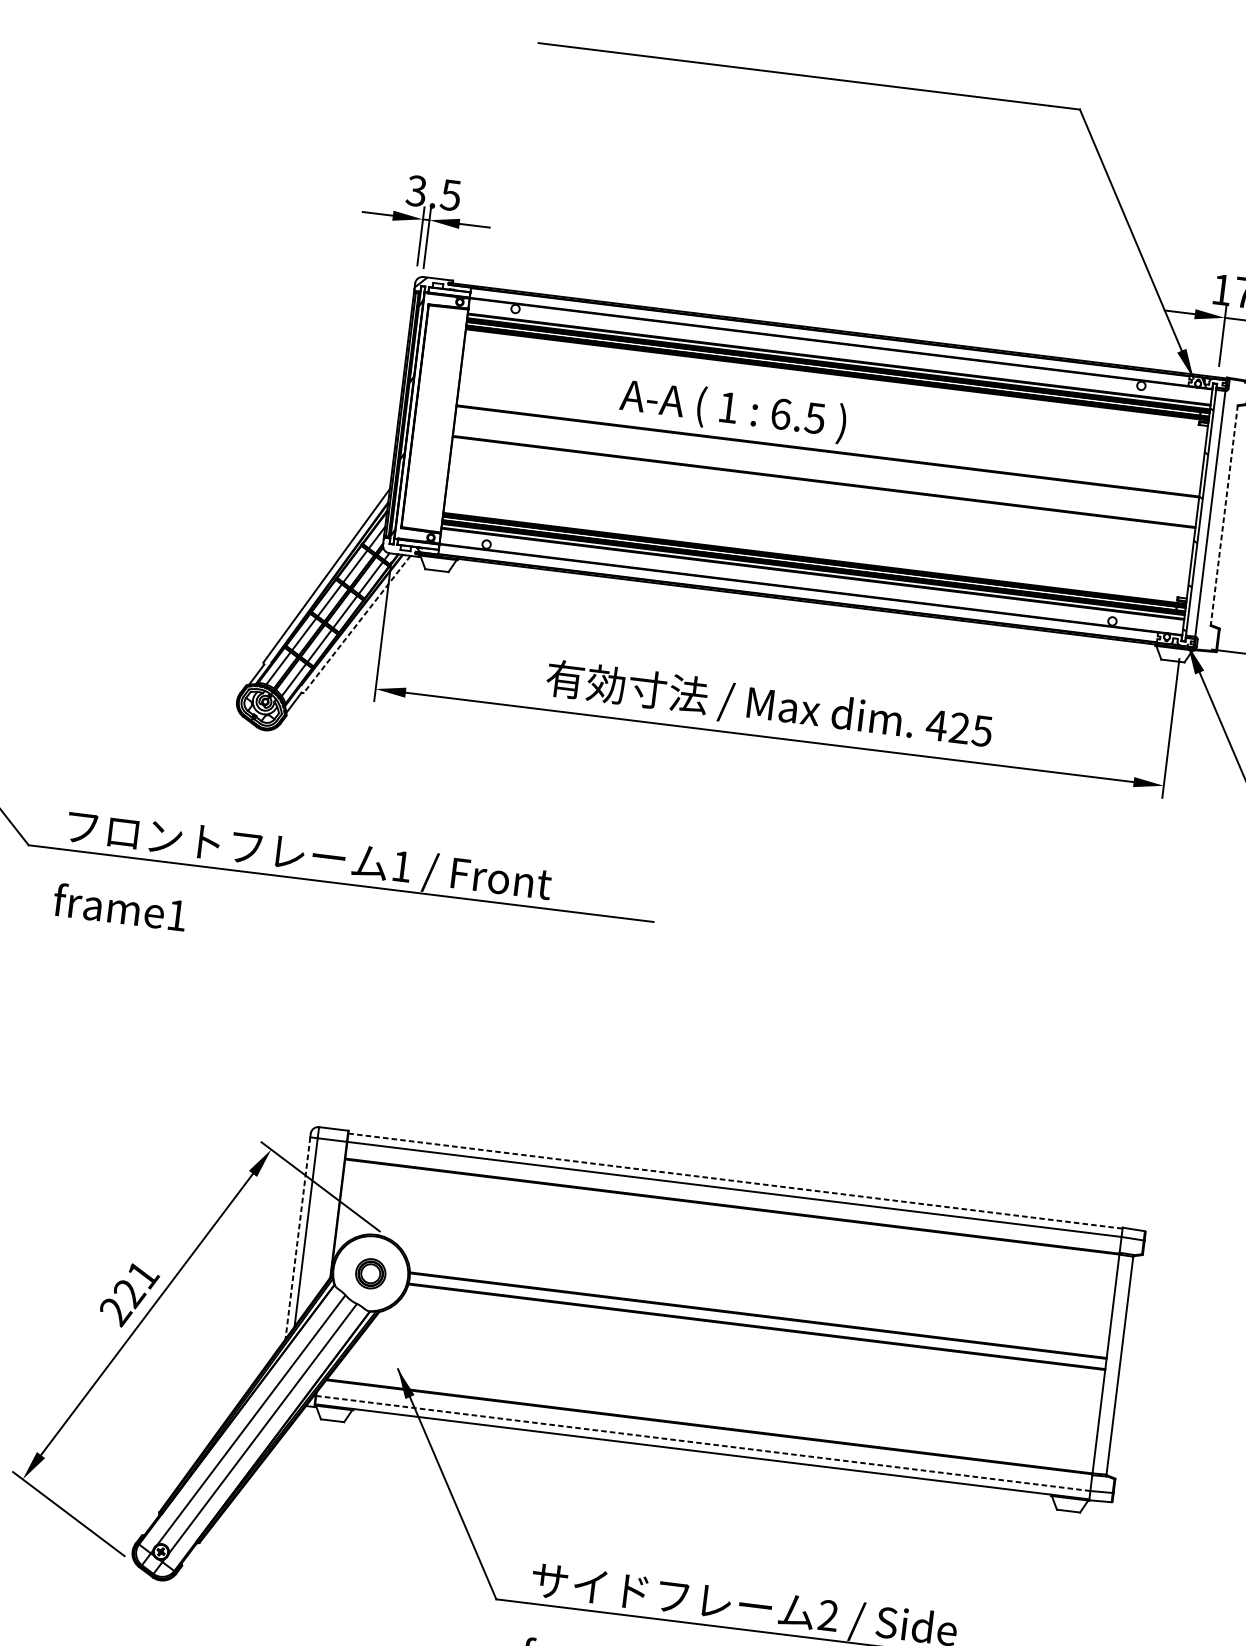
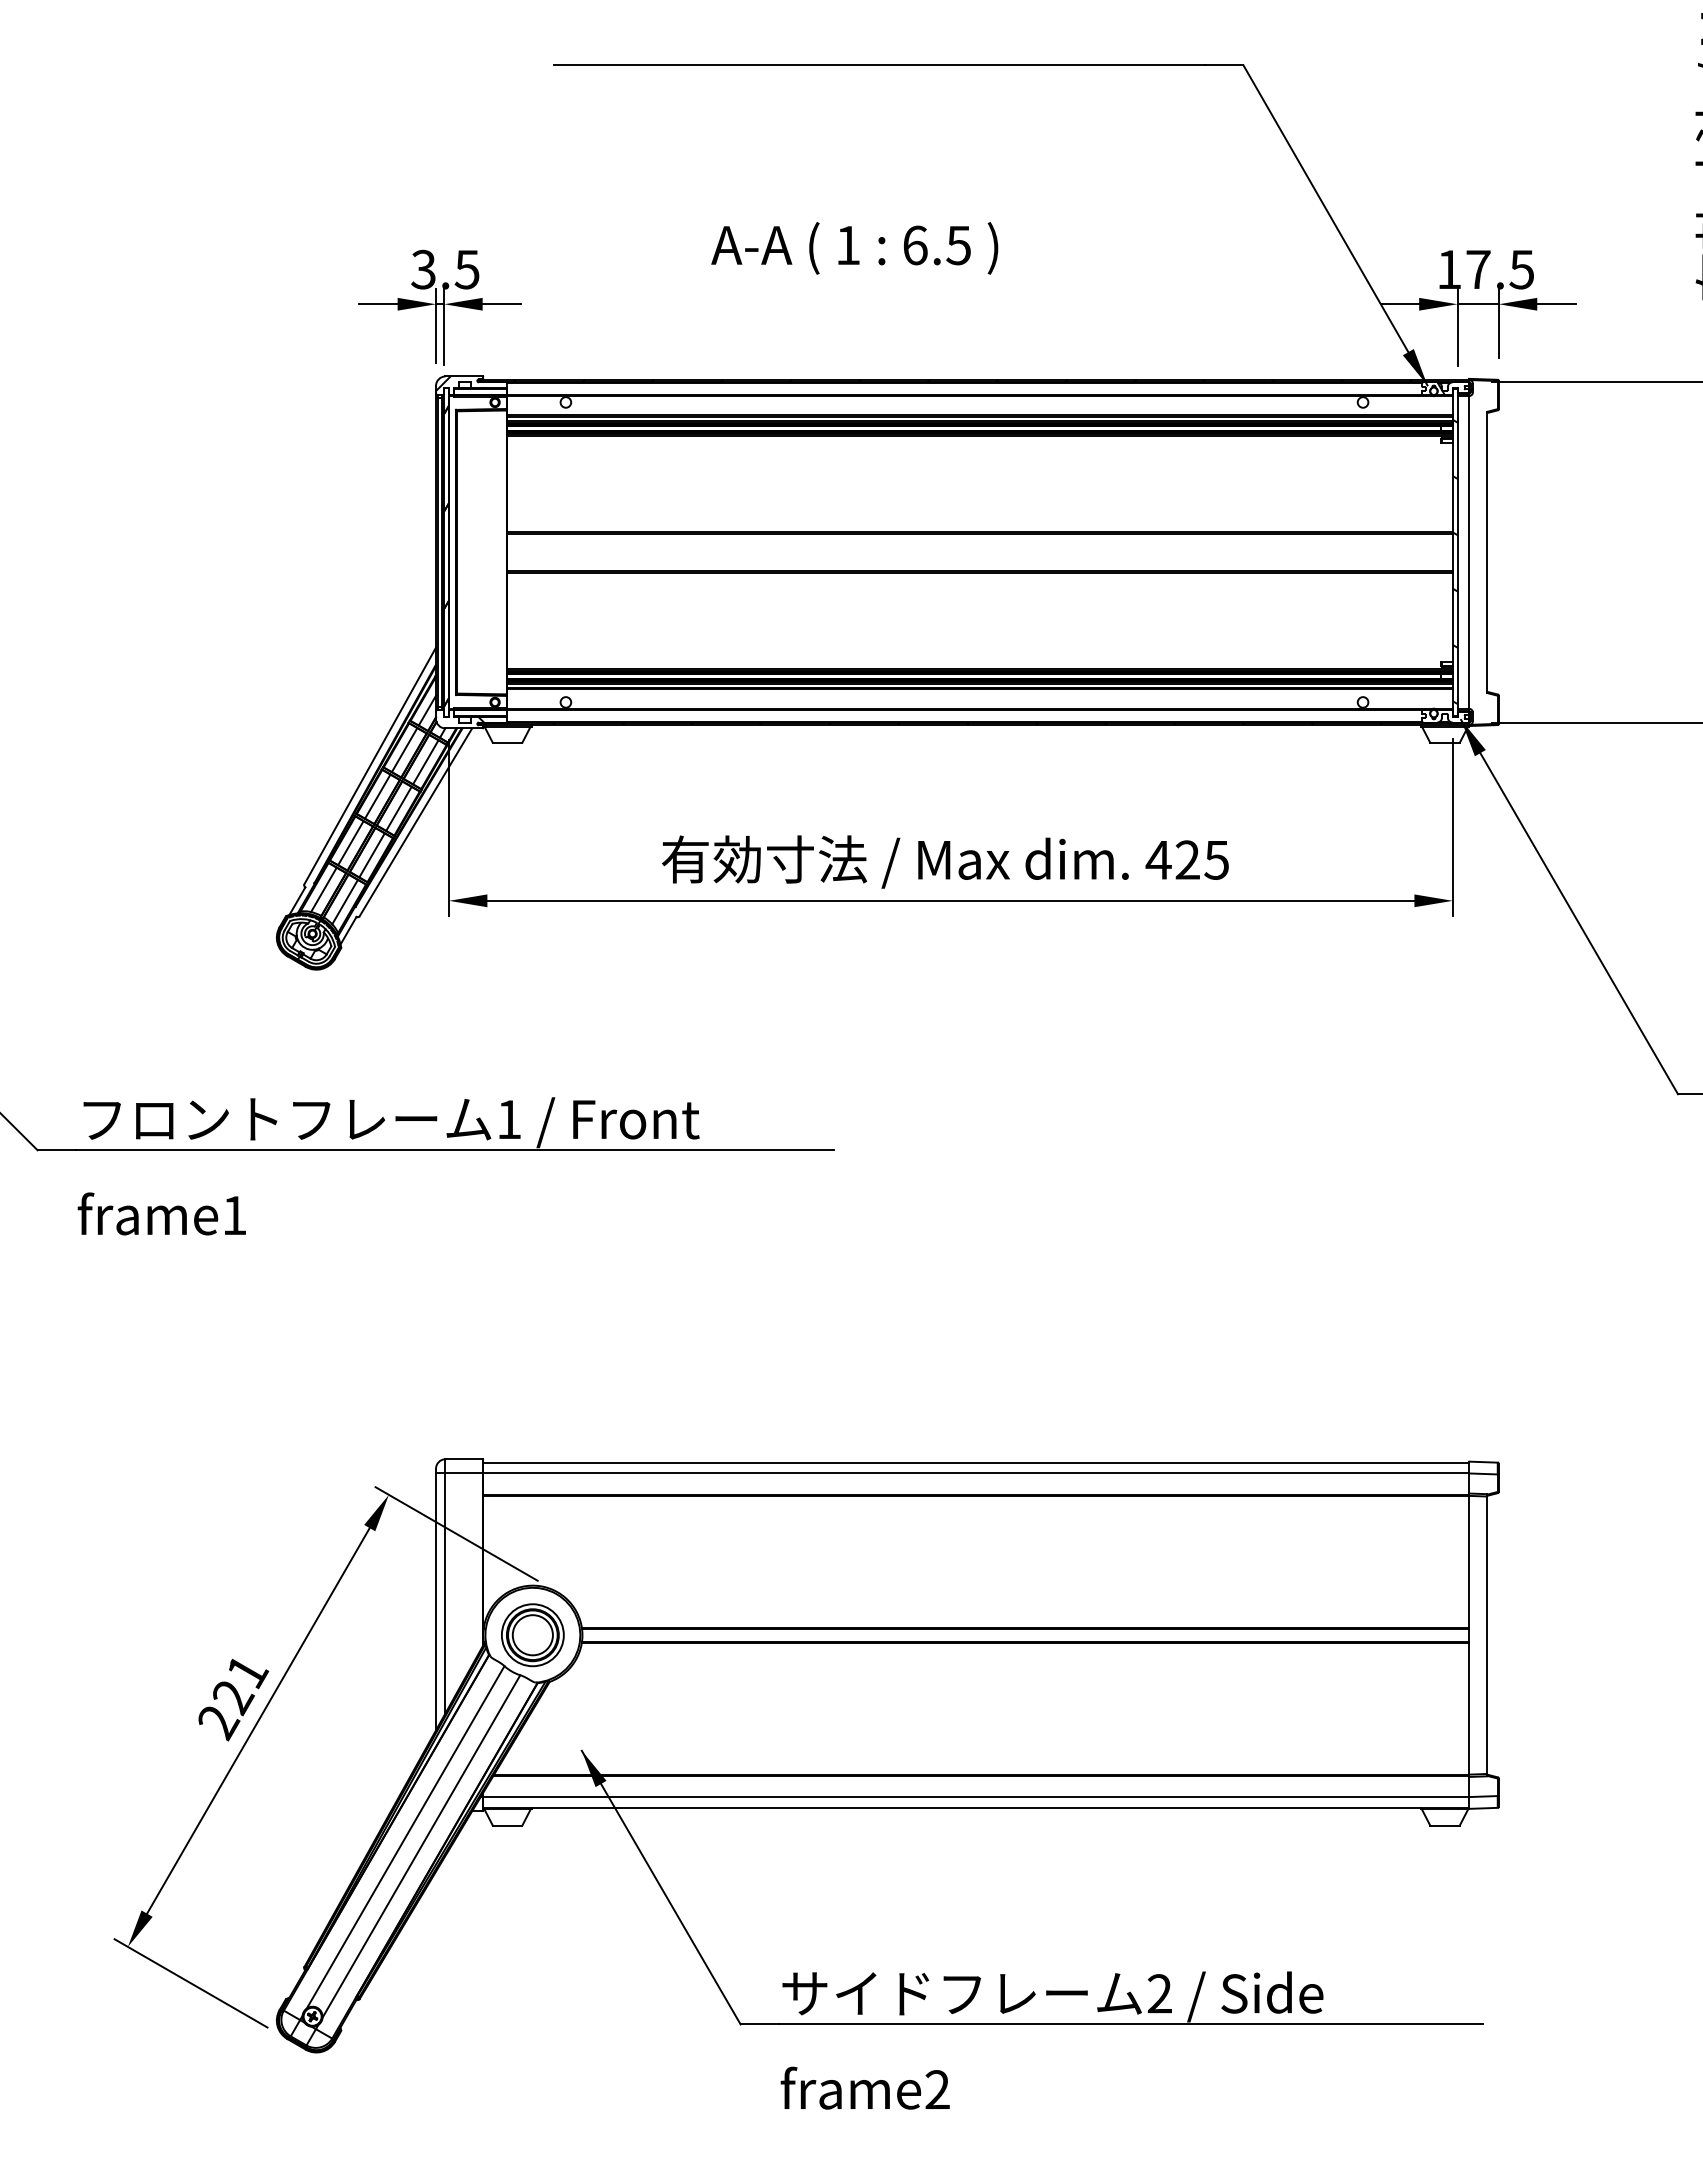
text: (733, 410) -> (854, 248), moved
line: (1224, 515) -> (1487, 552), dashed -> solid
line: (356, 624) -> (415, 822), dashed -> solid
line: (735, 1180) -> (976, 1462), dashed -> solid
line: (298, 1238) -> (436, 1602), dashed -> solid
part: (370, 1273) -> (532, 1635), size x1.67
line: (703, 1443) -> (976, 1797), dashed -> solid

